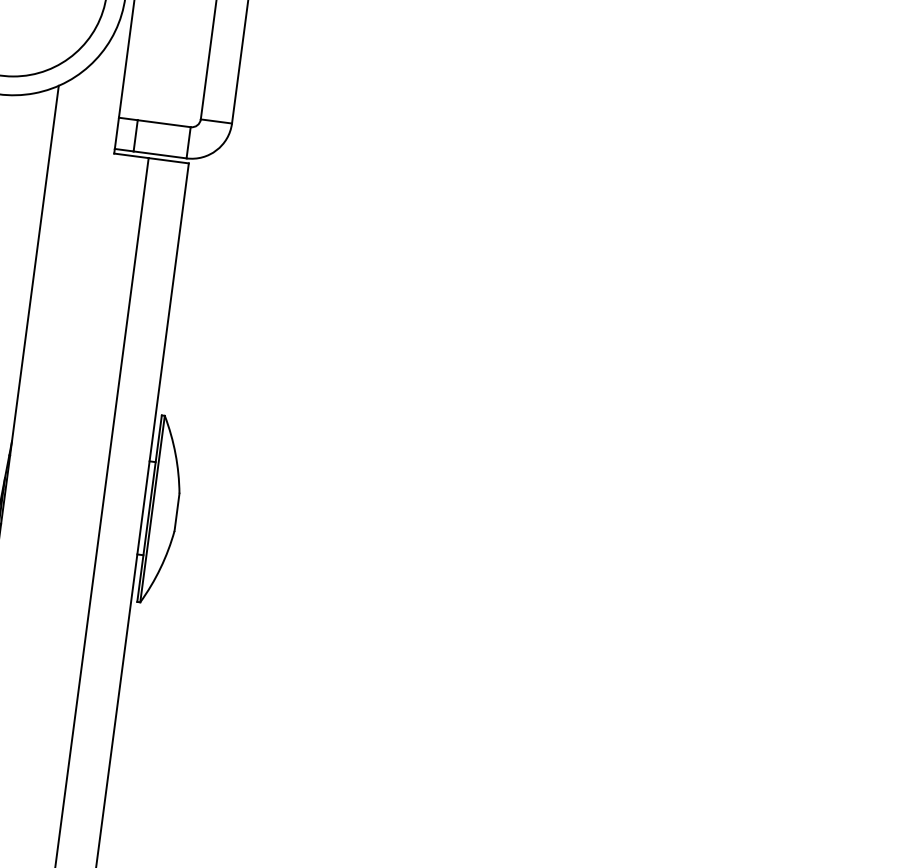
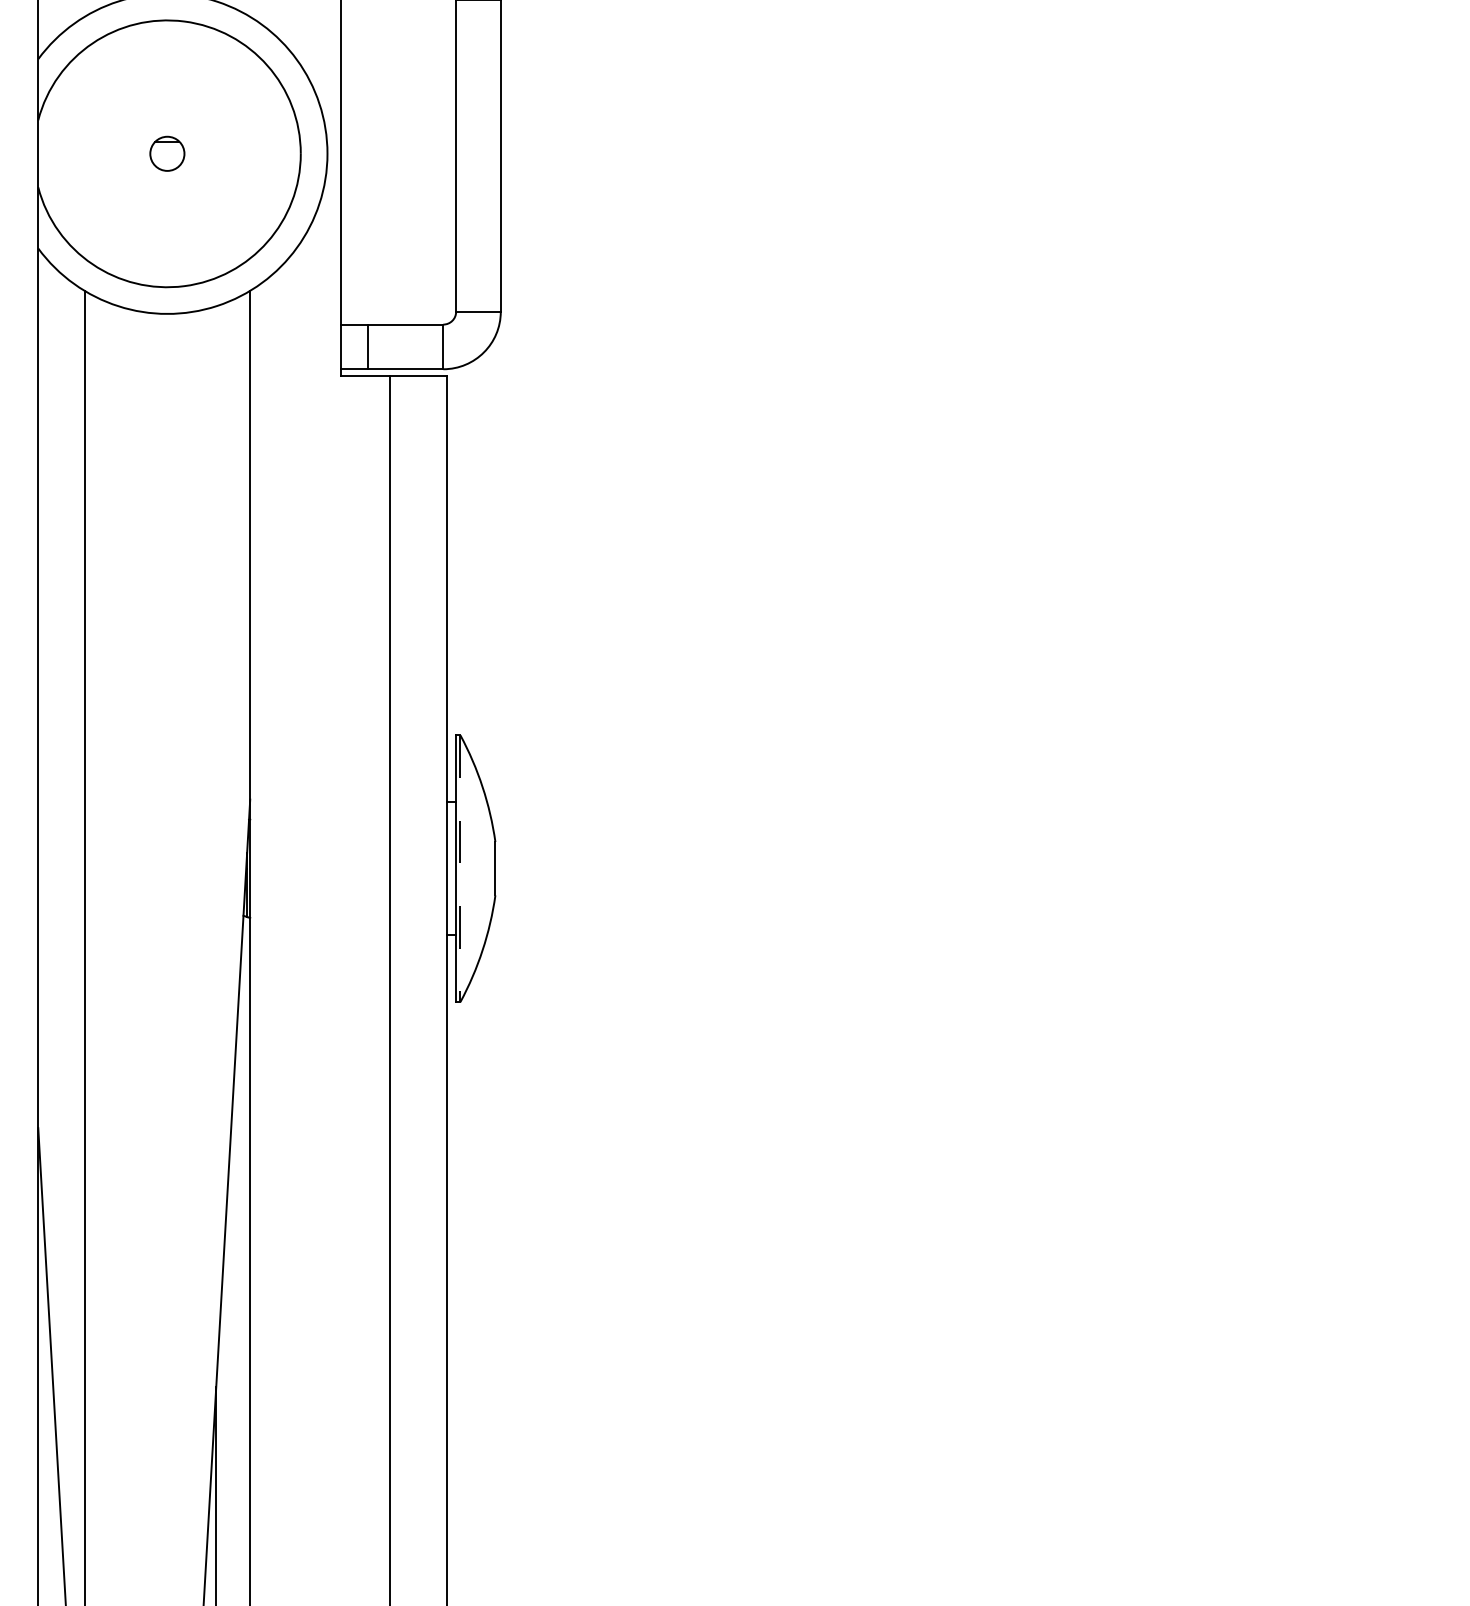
line: (152, 509) -> (460, 869), solid -> dashed

